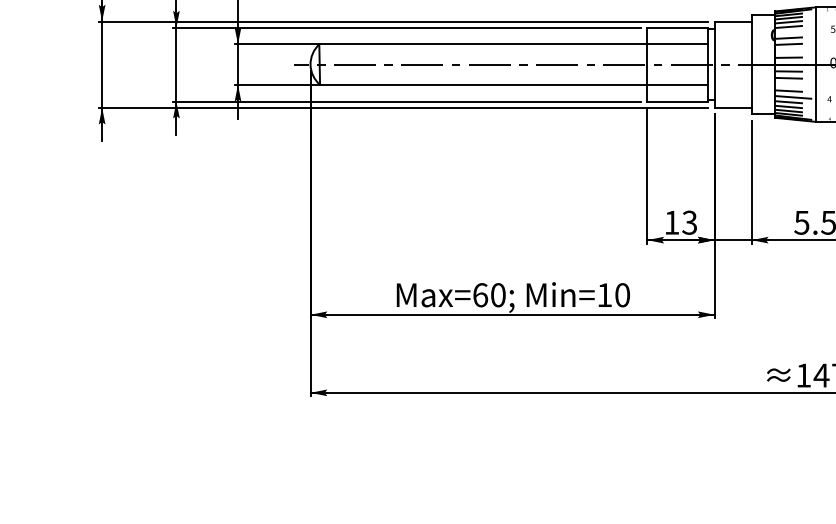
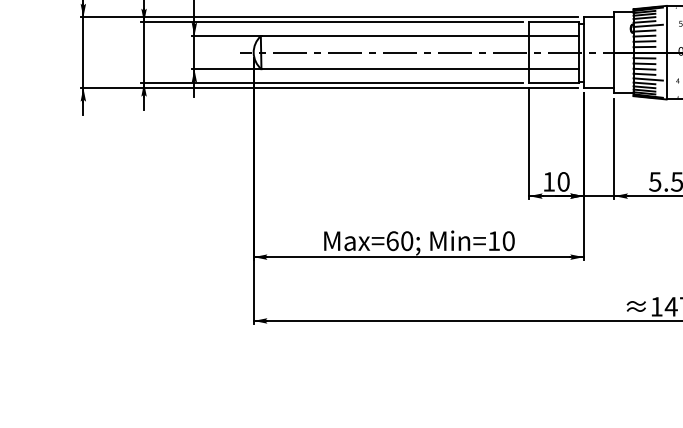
line: (793, 31) -> (648, 25), added
line: (788, 50) -> (644, 41), added
line: (788, 84) -> (644, 68), added
text: (689, 222) -> (563, 181), 13 -> 10

